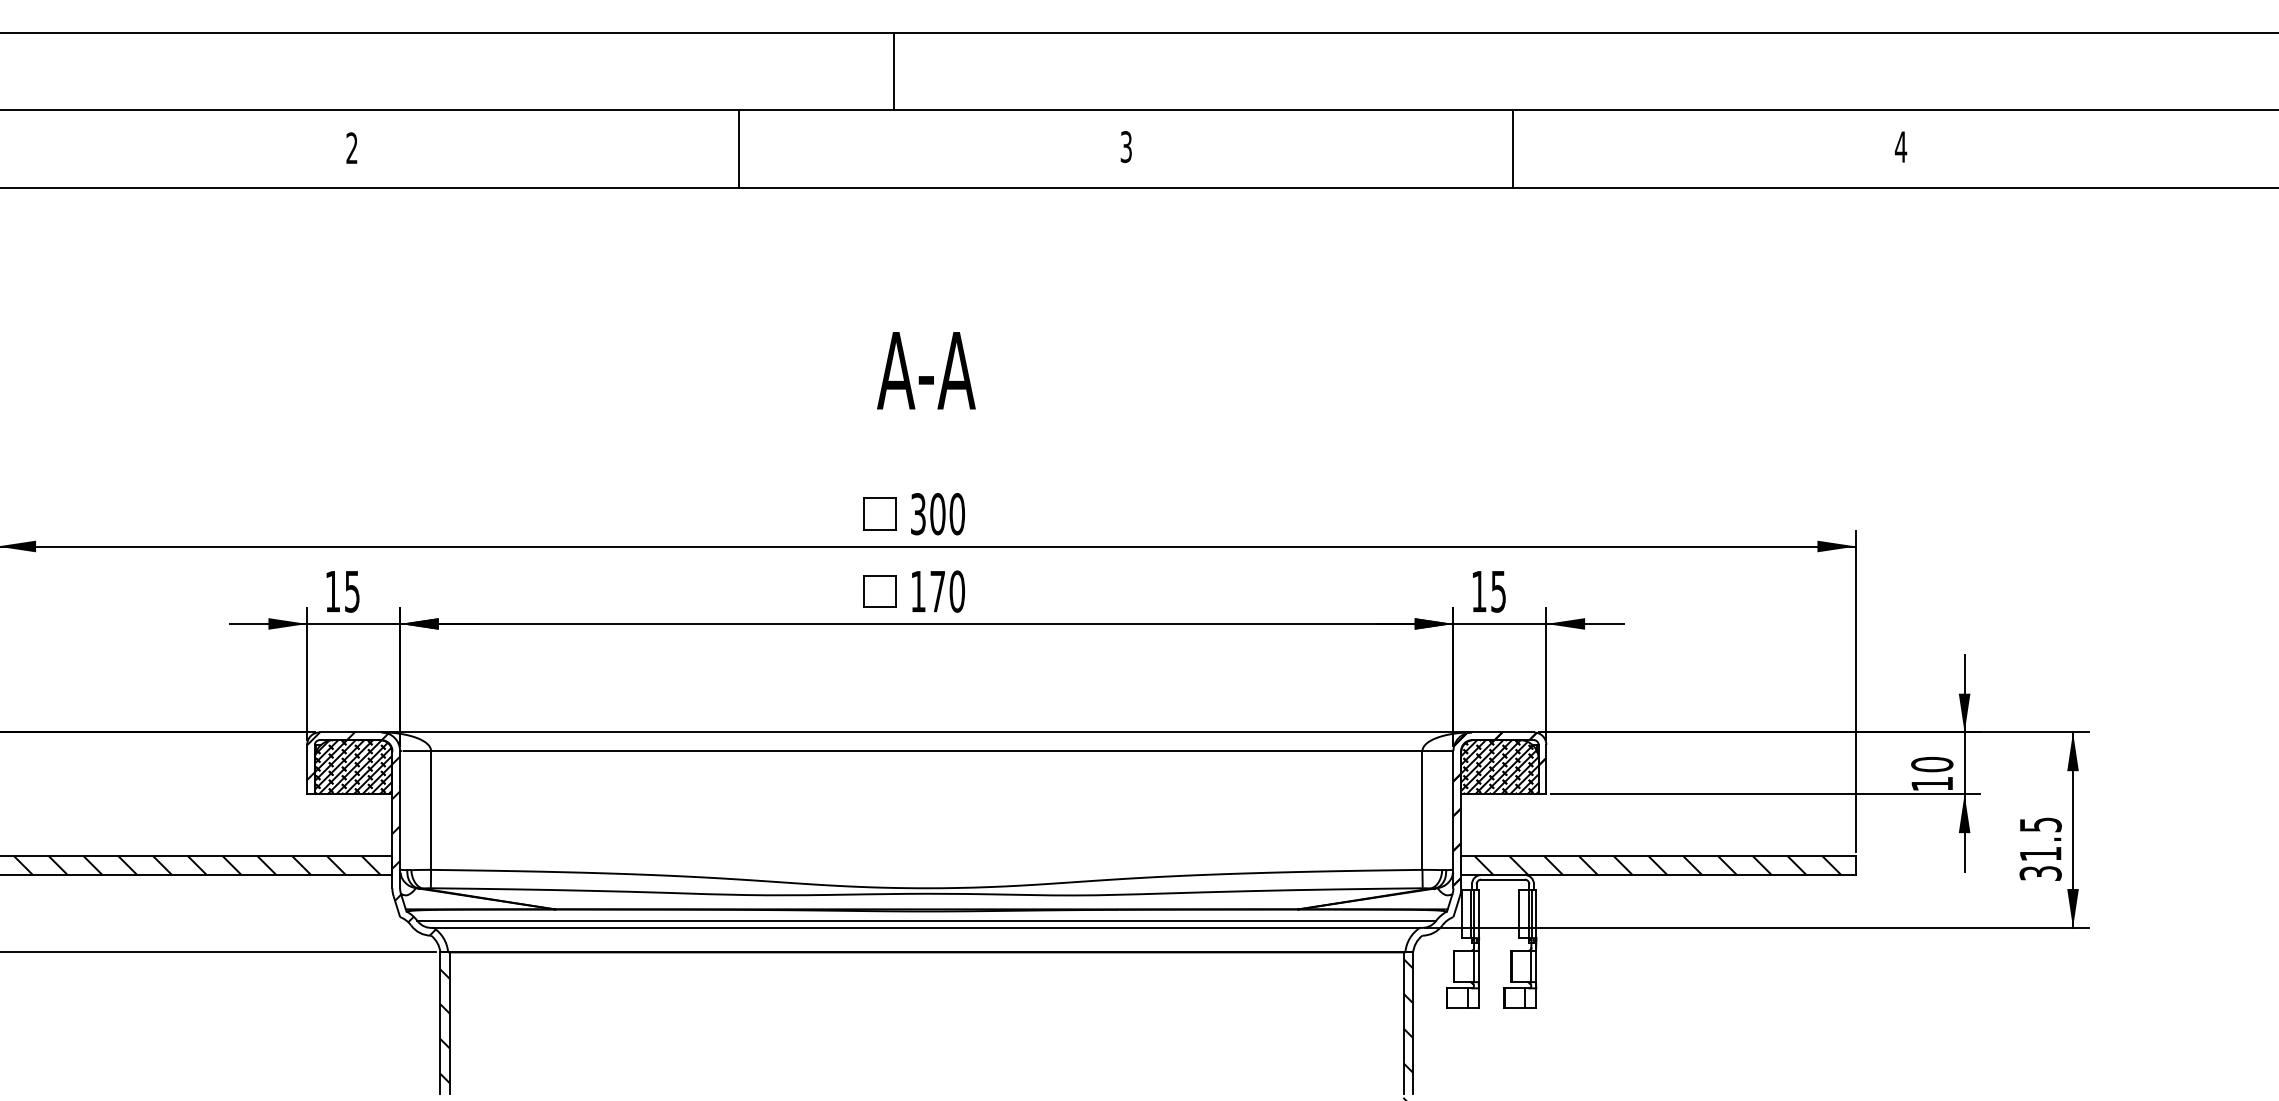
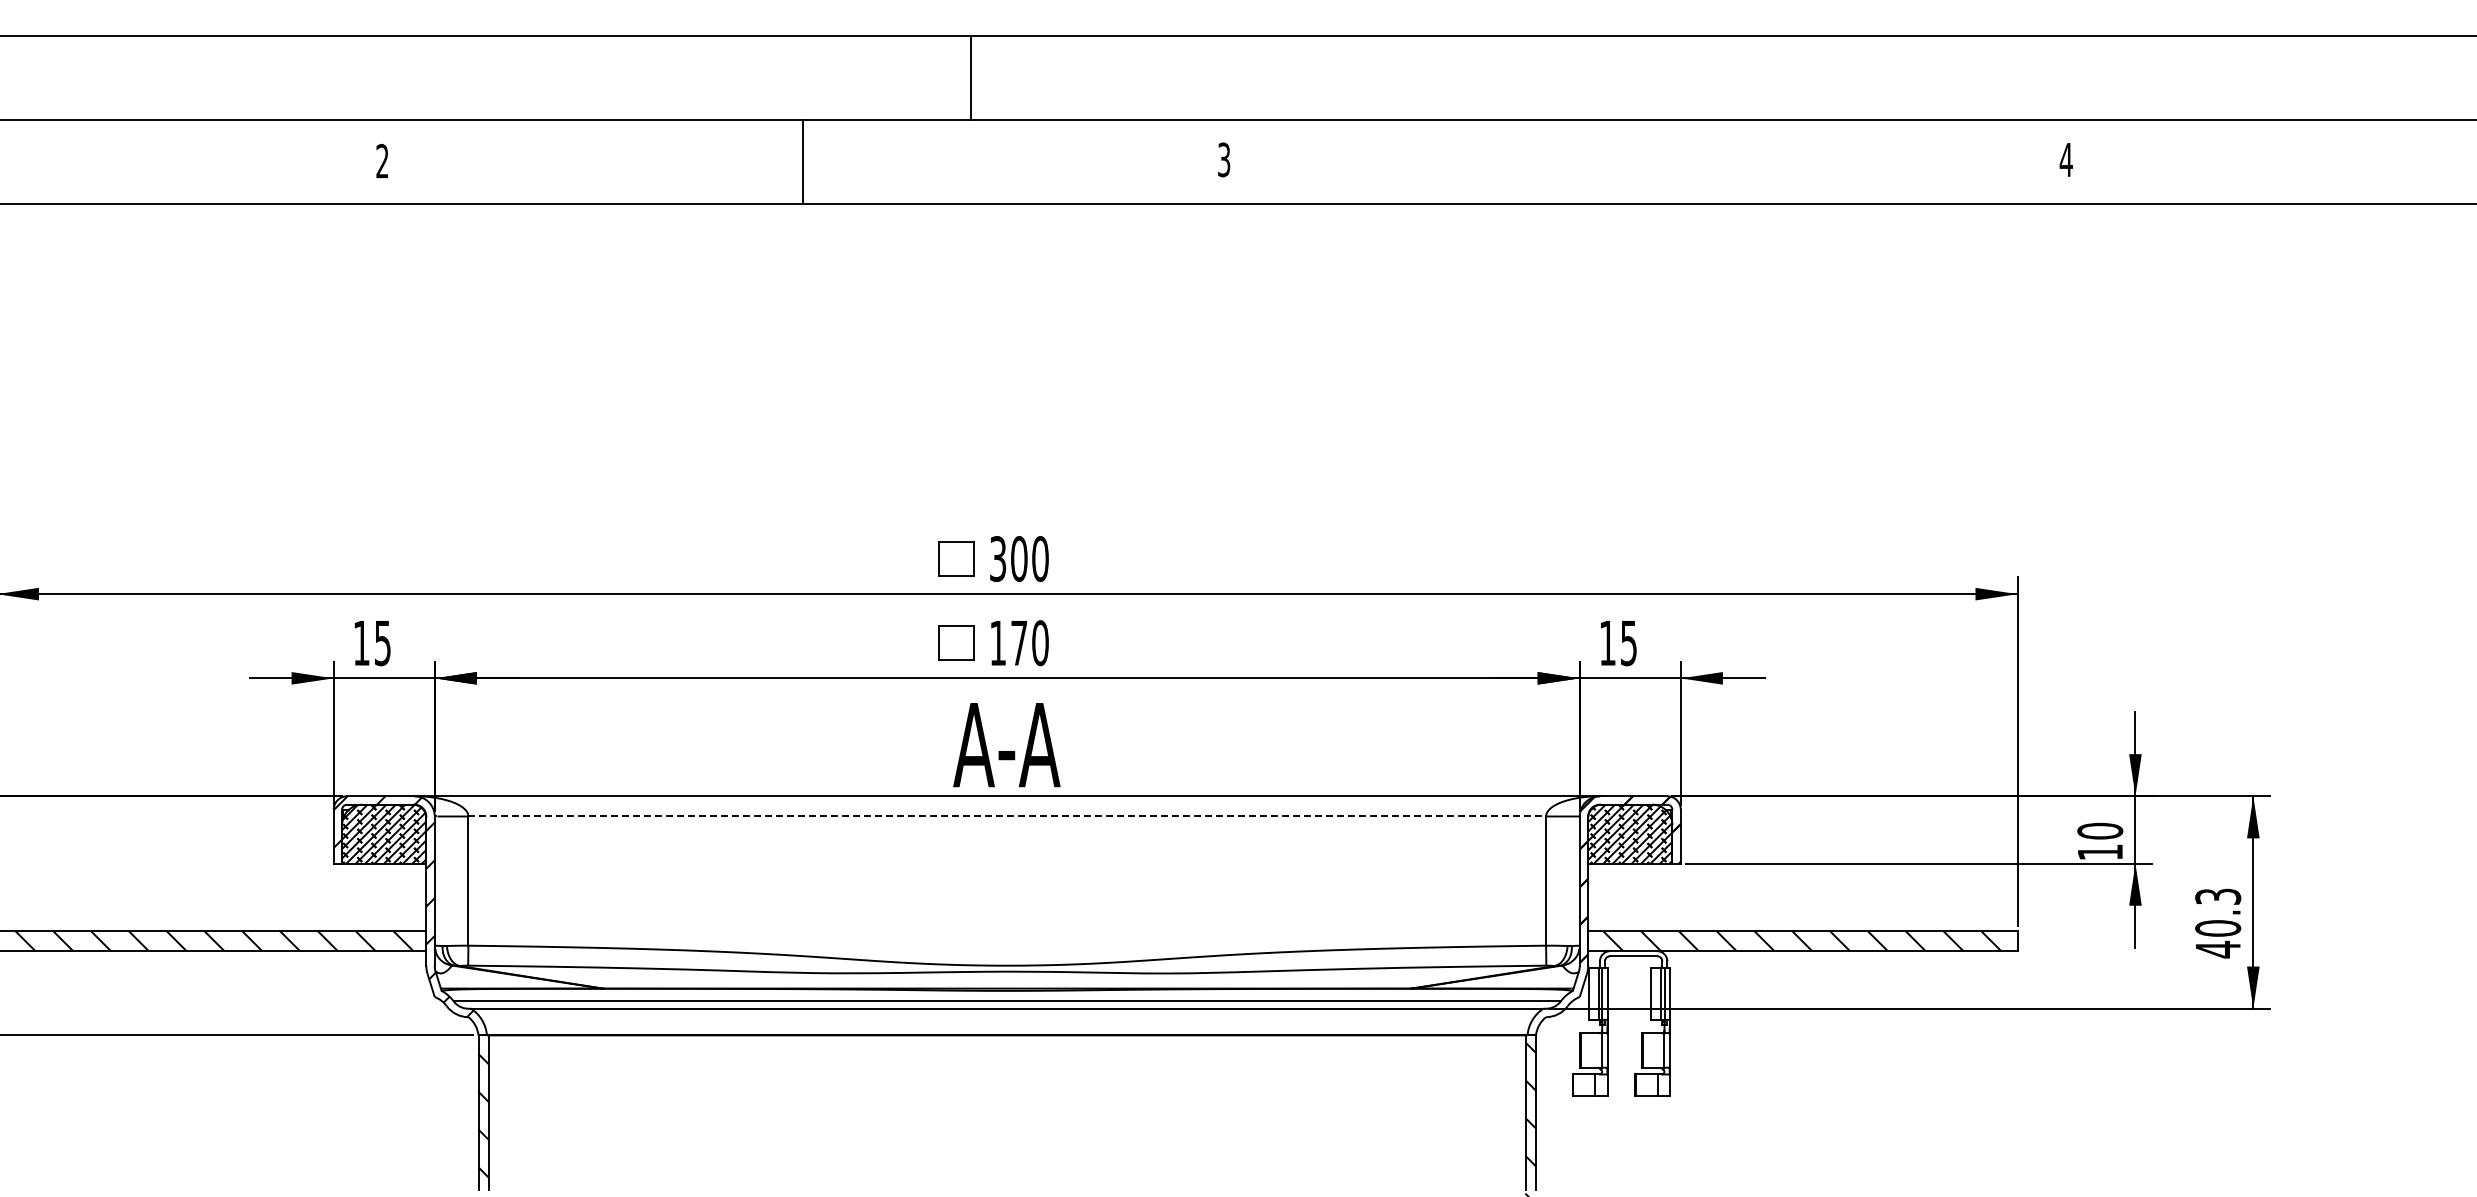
line: (1512, 149) -> (1644, 162), removed
text: (926, 371) -> (1006, 745), moved
line: (927, 751) -> (1007, 816), solid -> dashed
text: (2041, 849) -> (2218, 923), 31.5 -> 40.3

